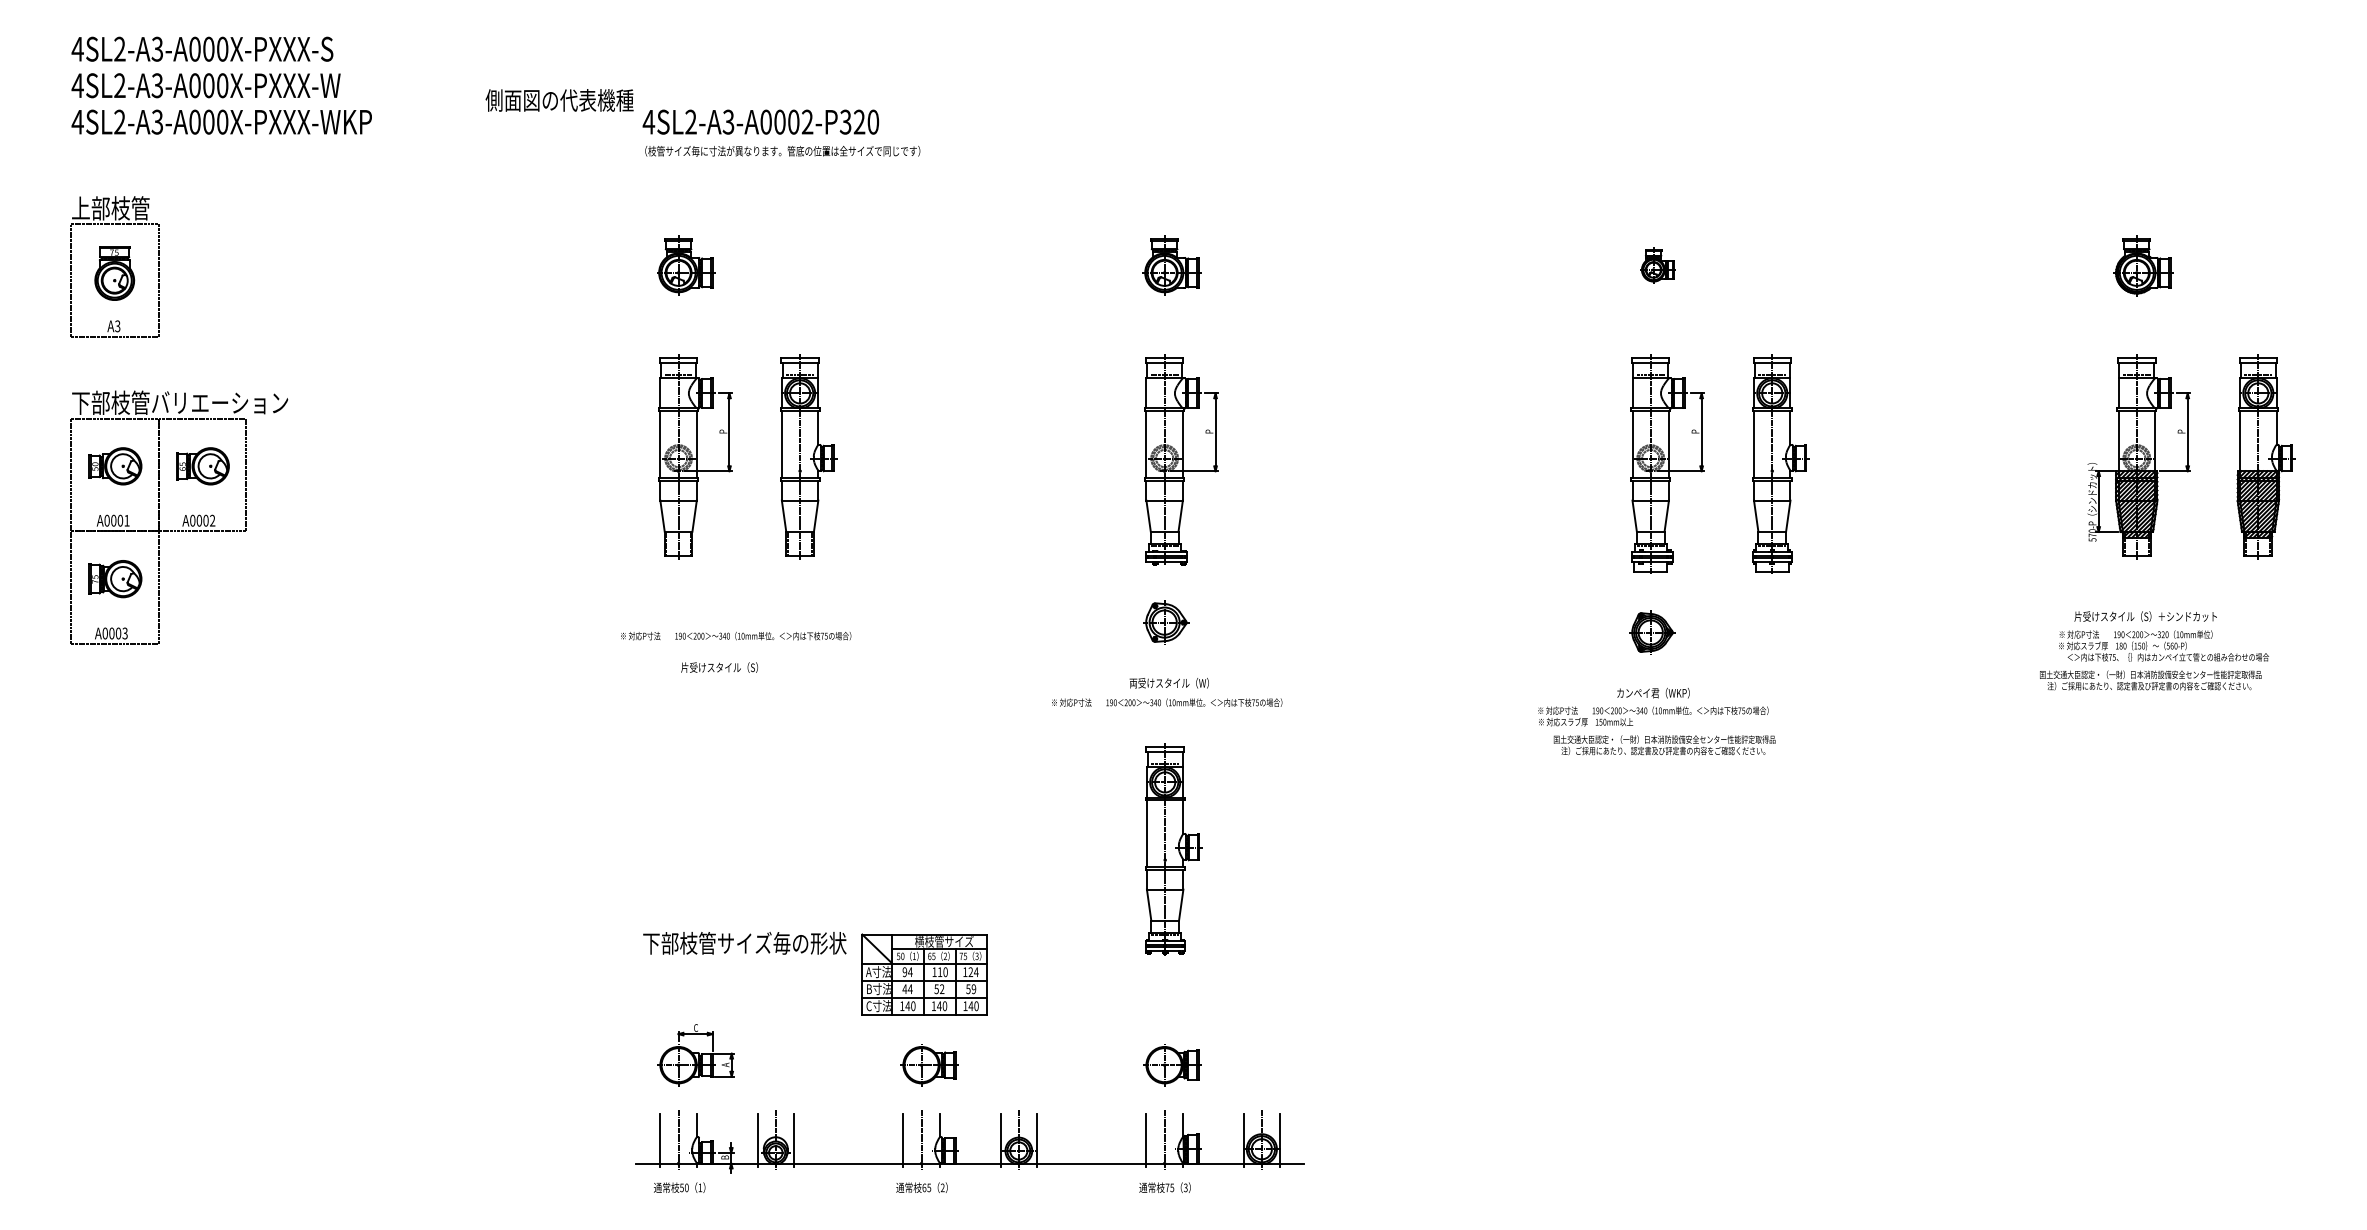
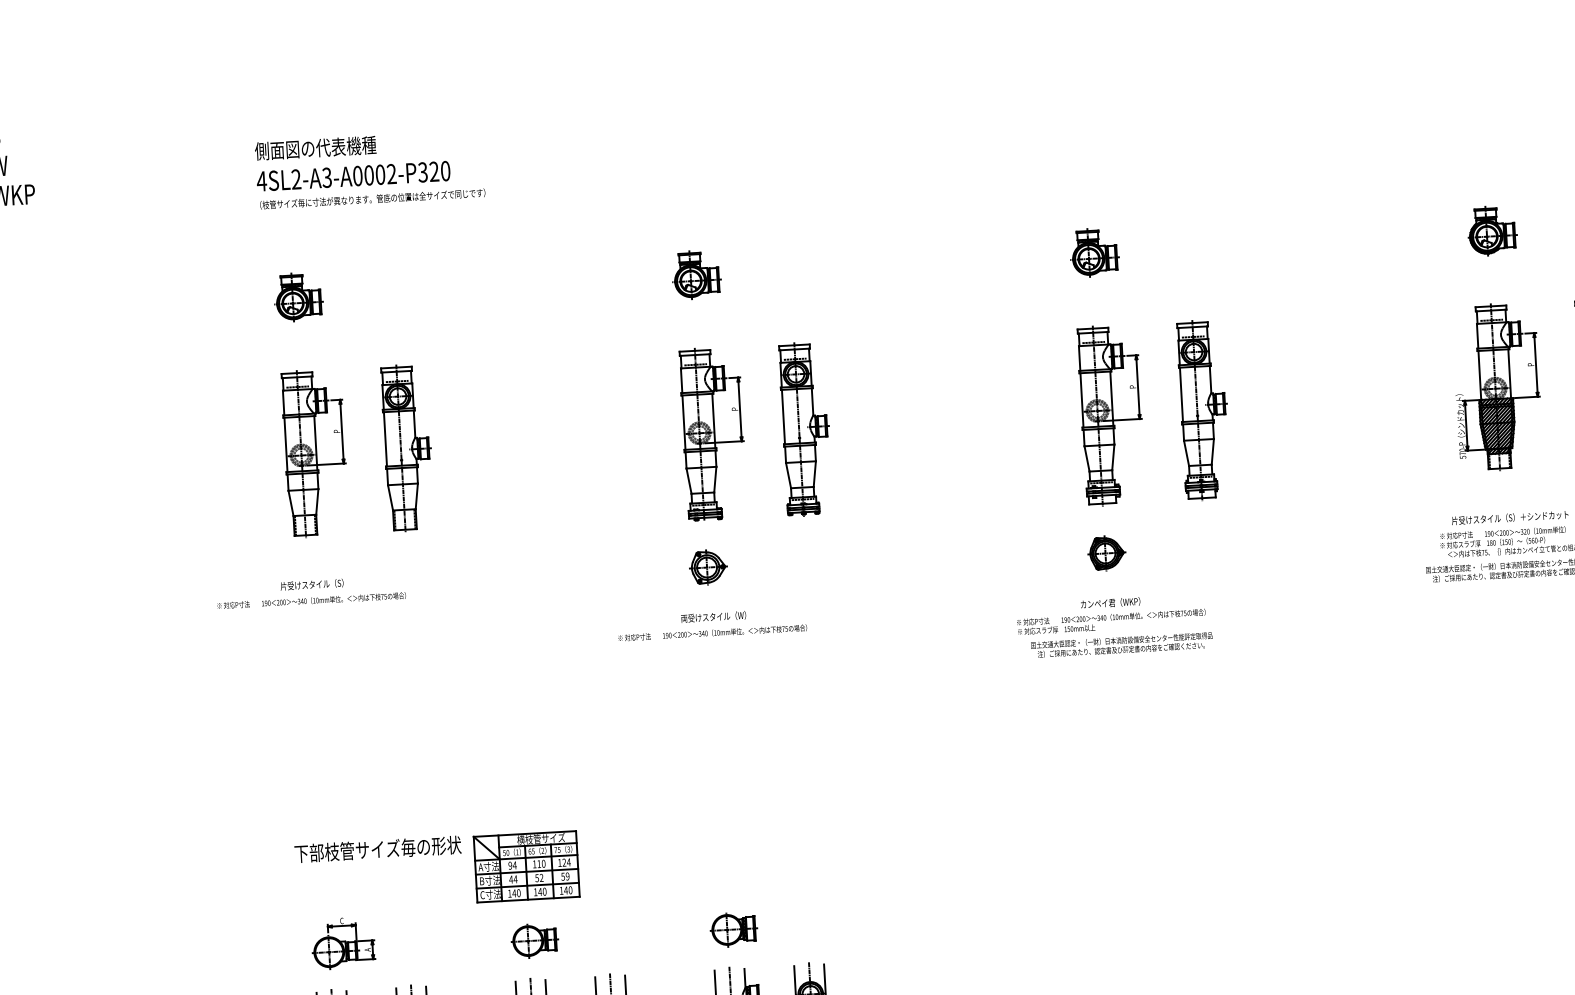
text: (559, 100) -> (315, 148), moved
part: (1657, 265) -> (1094, 252), size x1.67
text: (736, 636) -> (312, 601), moved
text: (719, 667) -> (311, 584), moved
part: (1173, 849) -> (805, 428), moved

